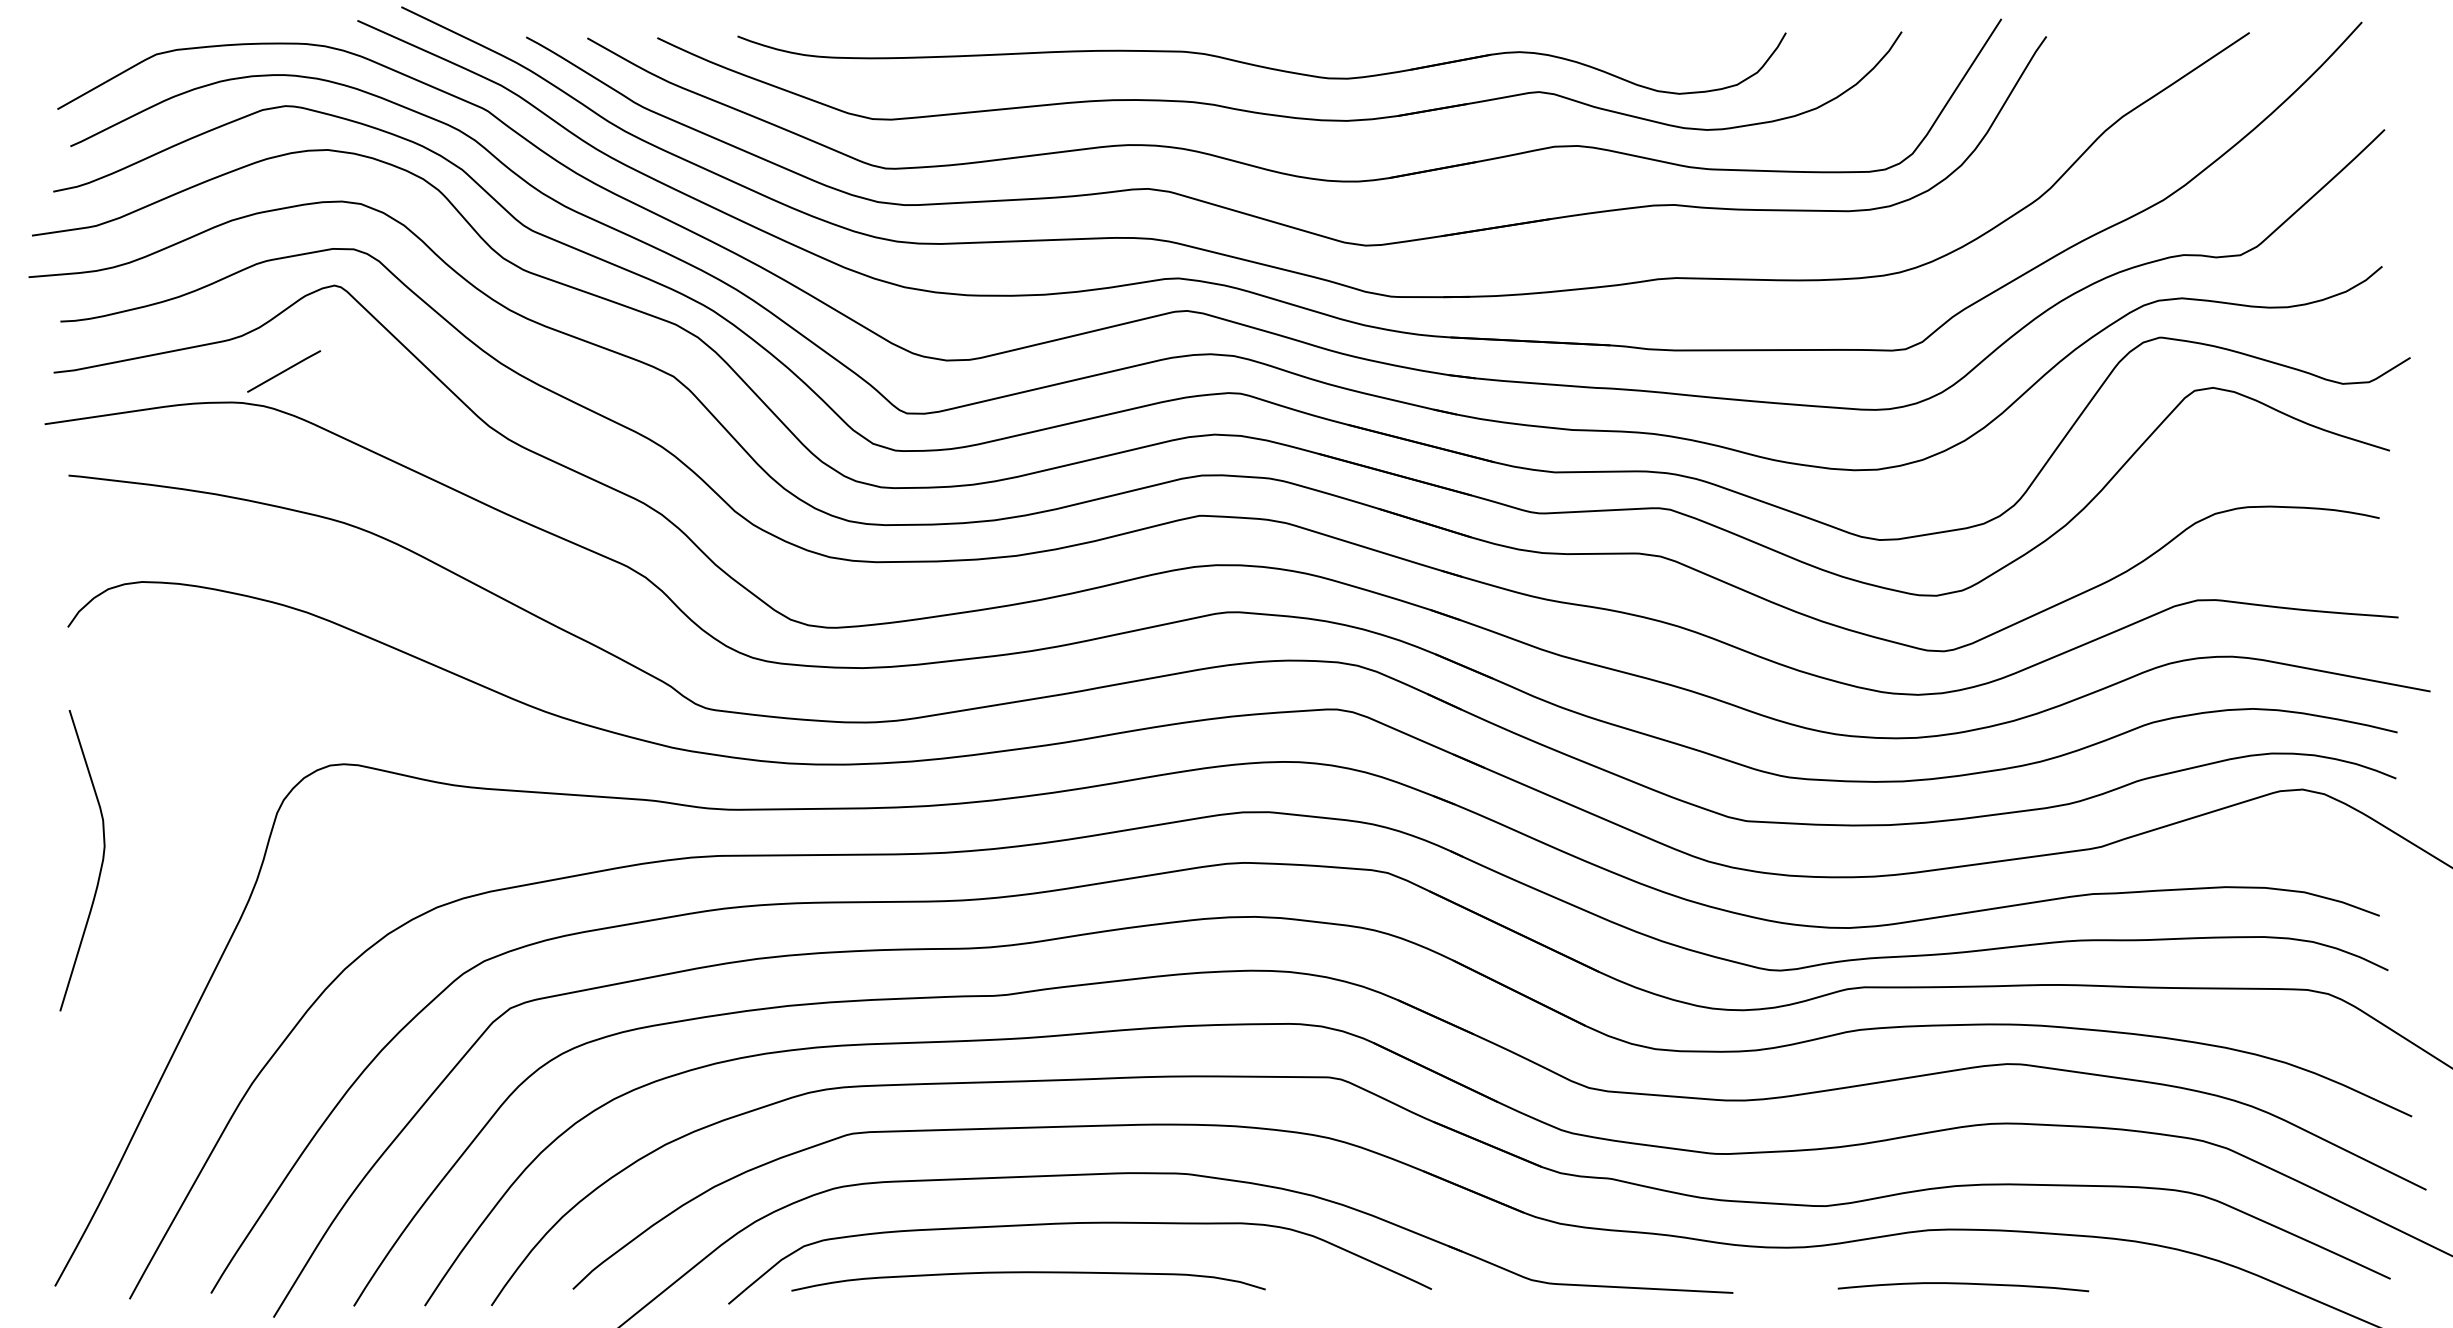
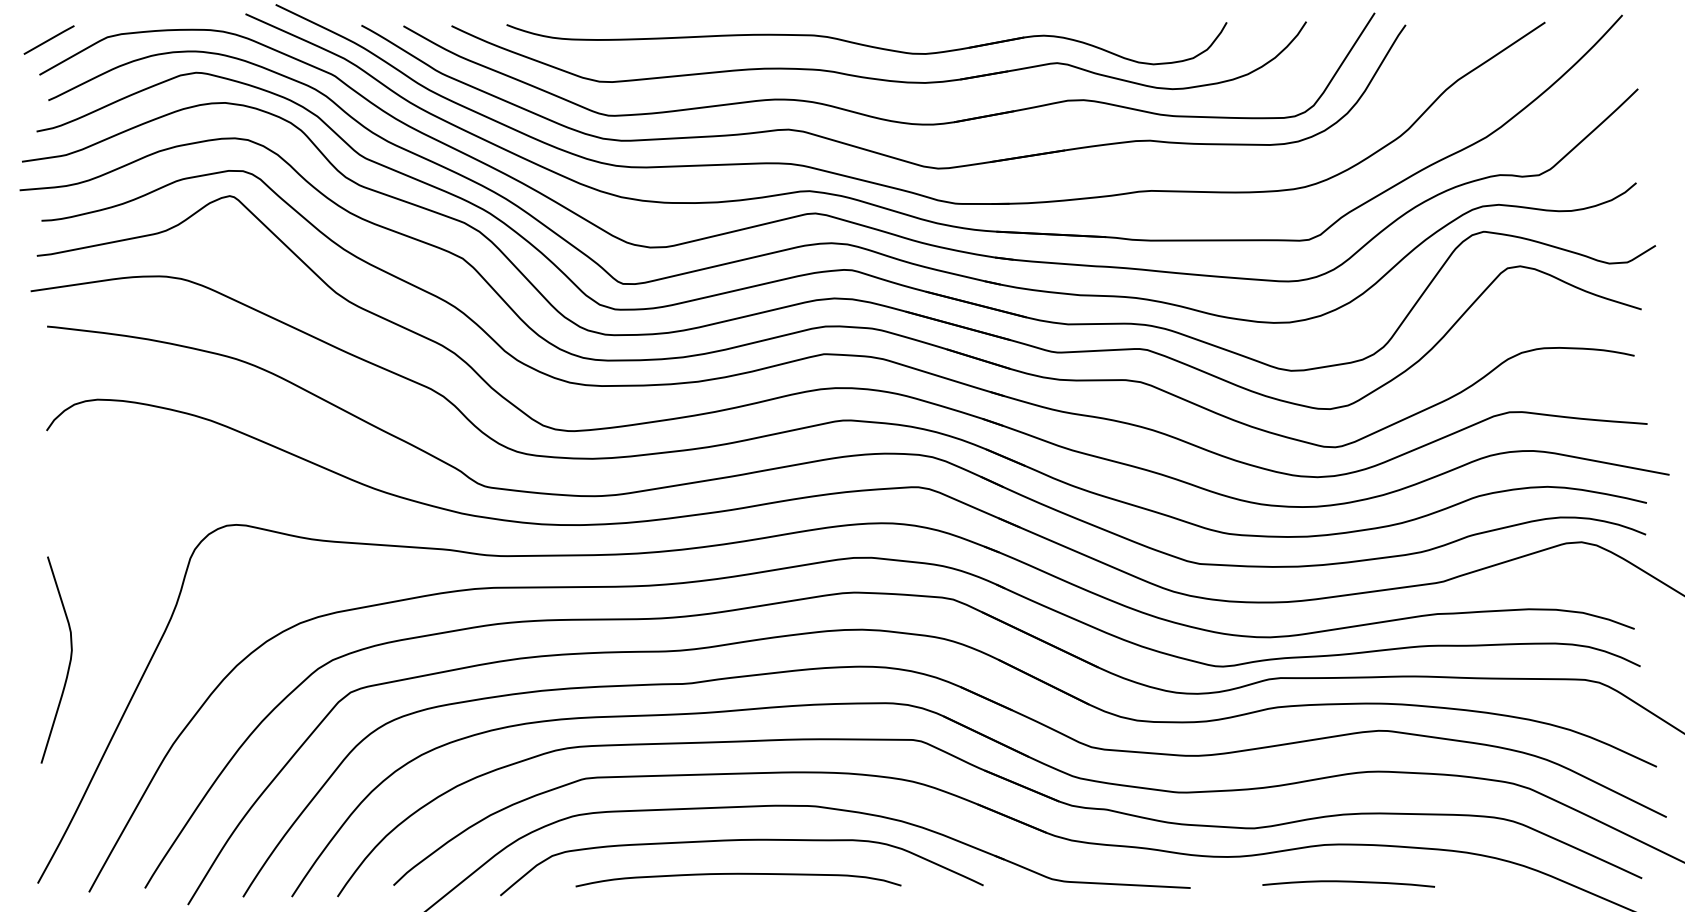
line: (283, 370) -> (48, 39), moved
curve: (99, 867) -> (68, 664), moved
curve: (1028, 1273) -> (738, 874), moved

